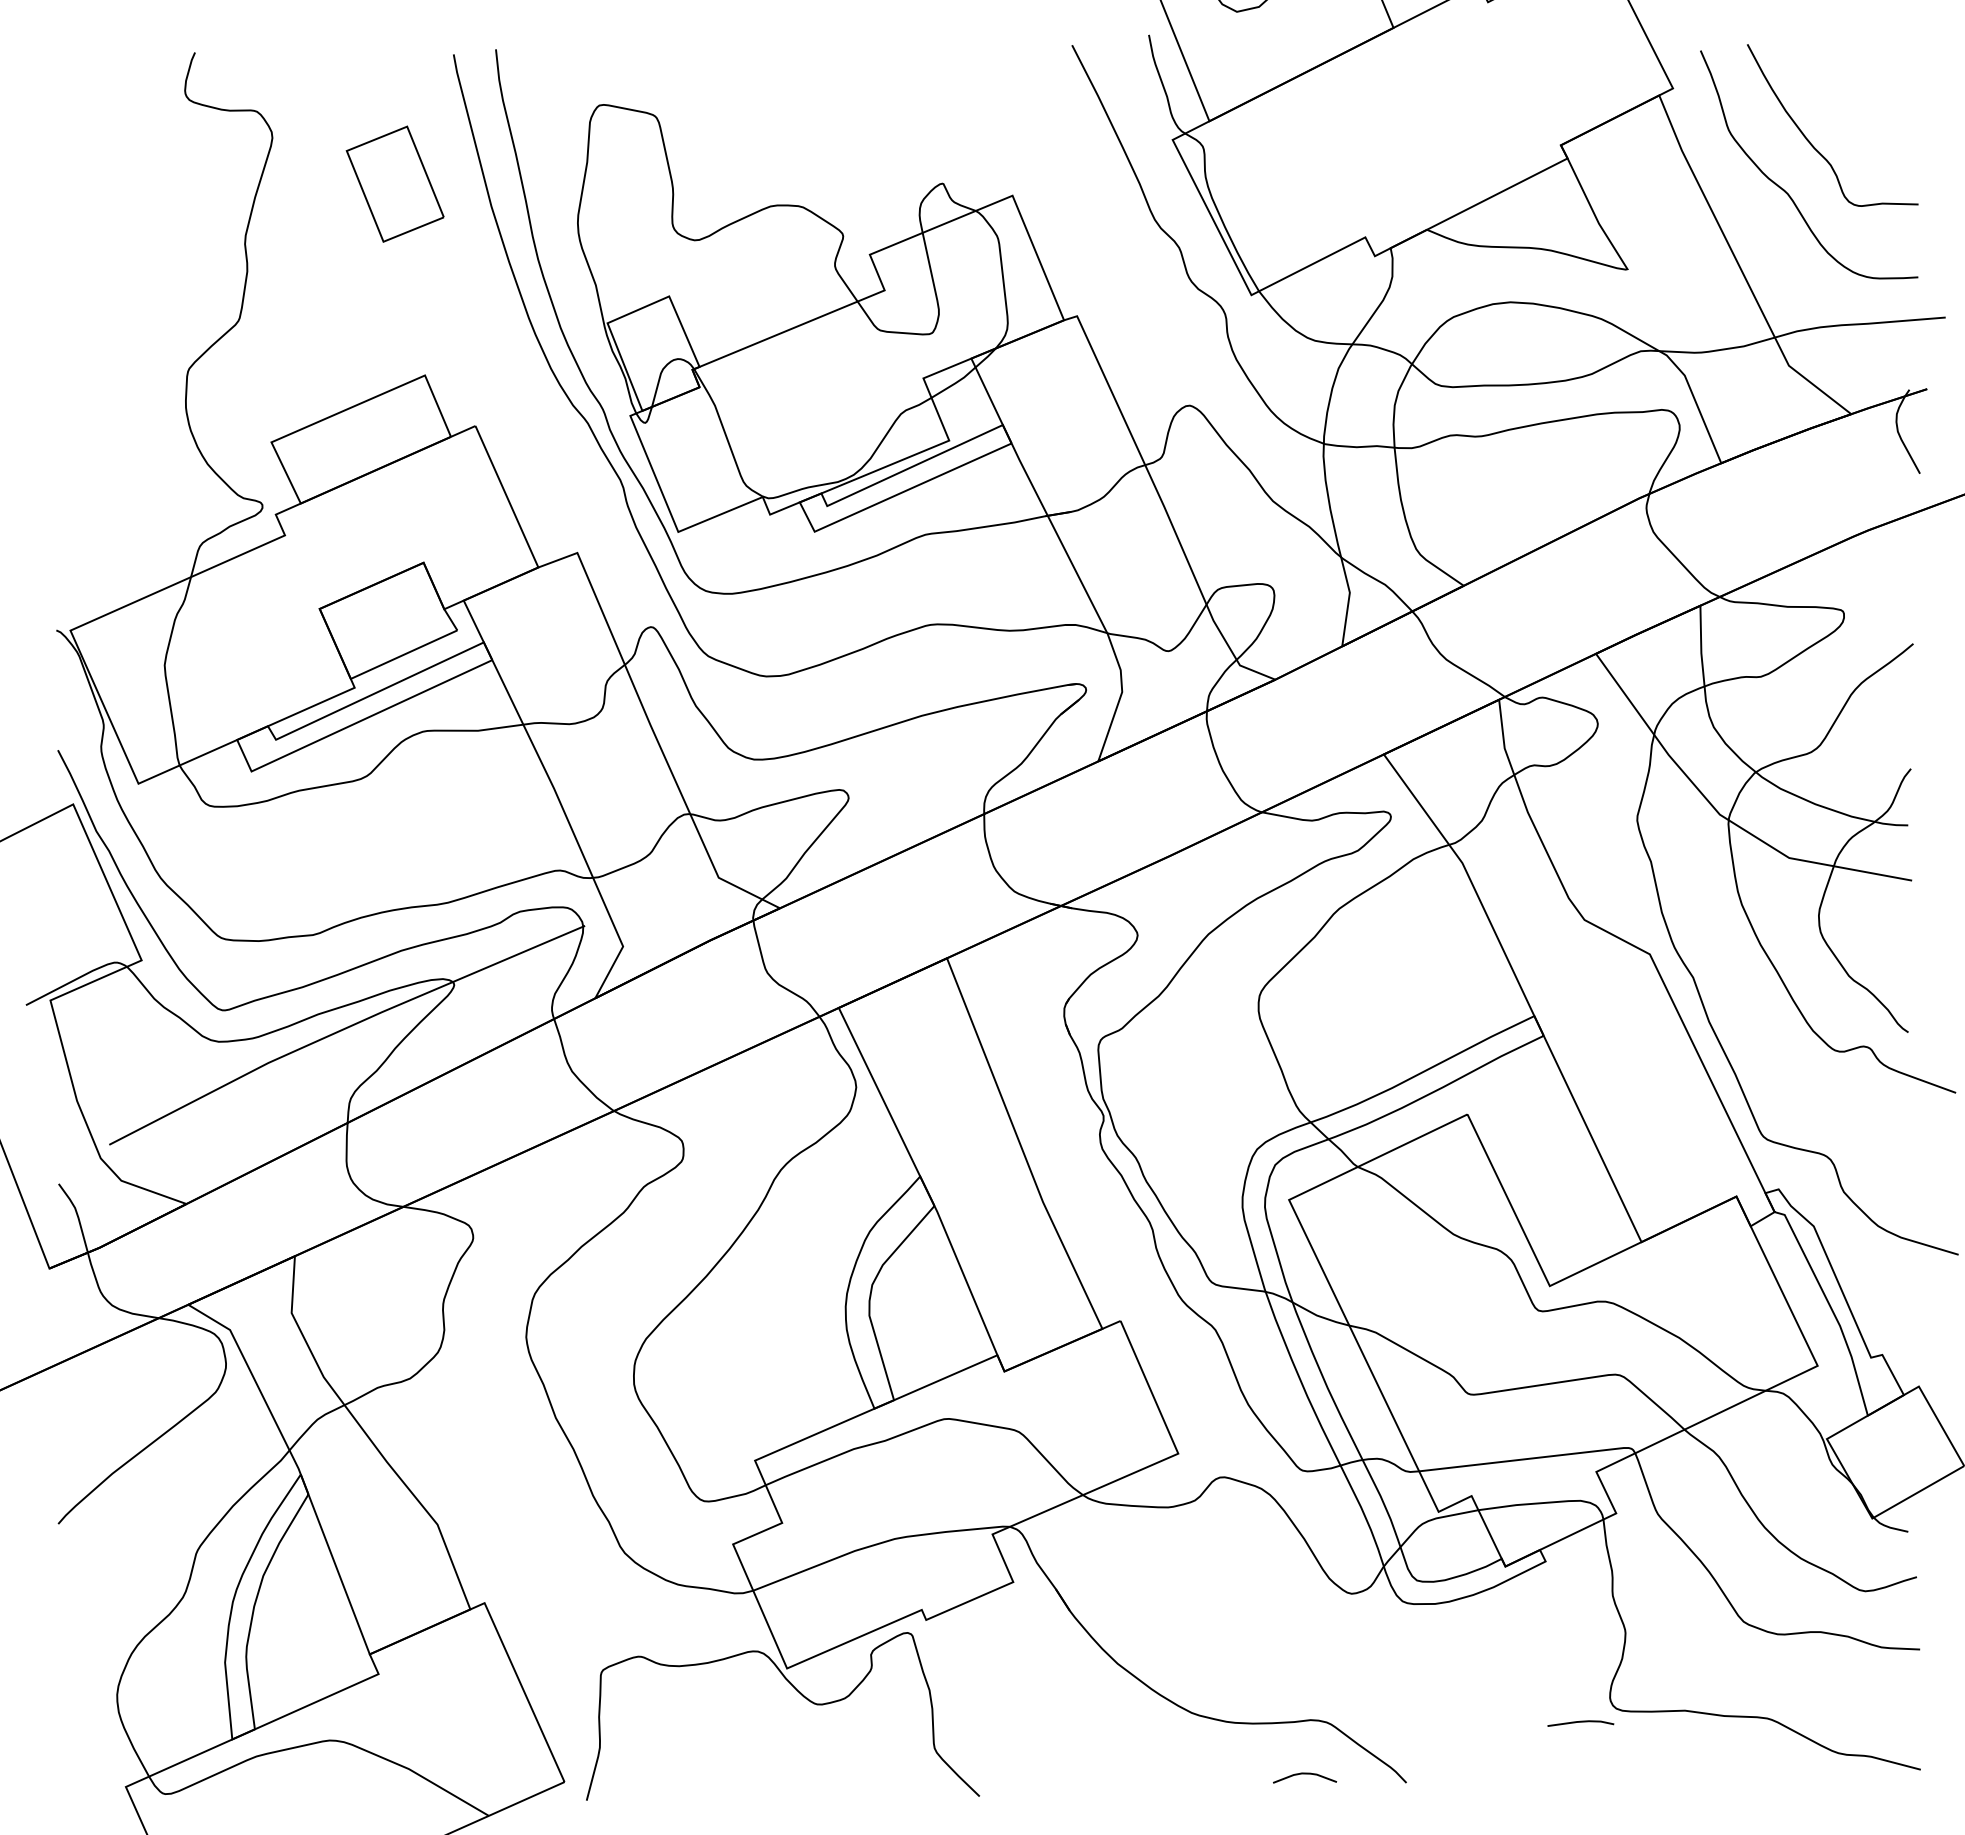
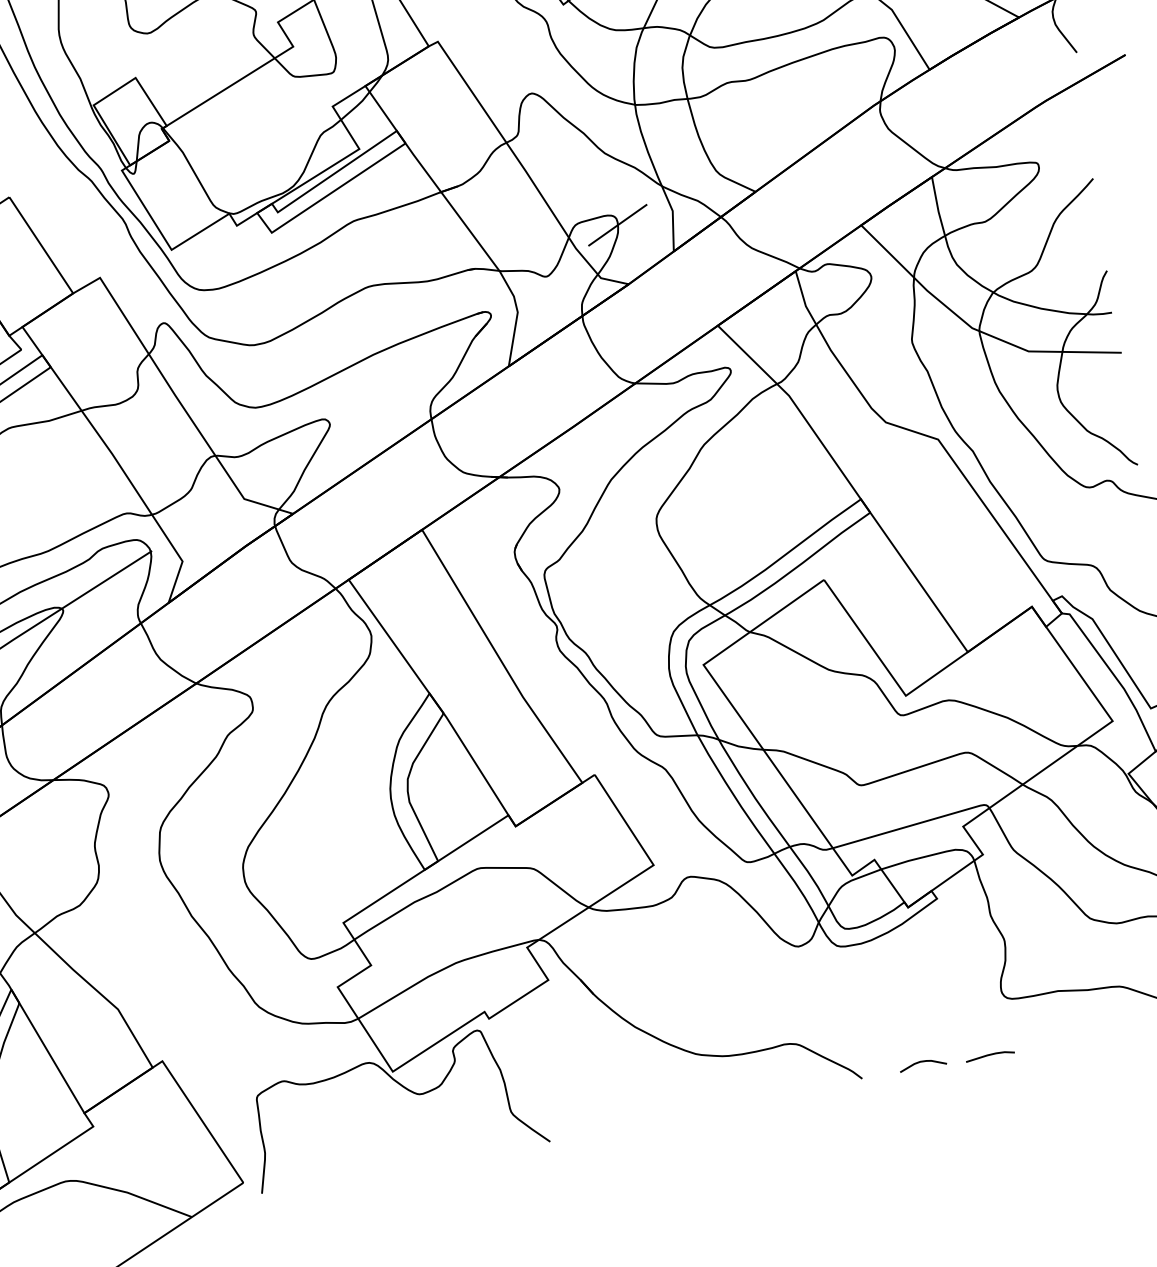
line: (1273, 598) -> (617, 224), added
line: (1580, 1722) -> (989, 1055), moved
curve: (1304, 1774) -> (922, 1062), moved

